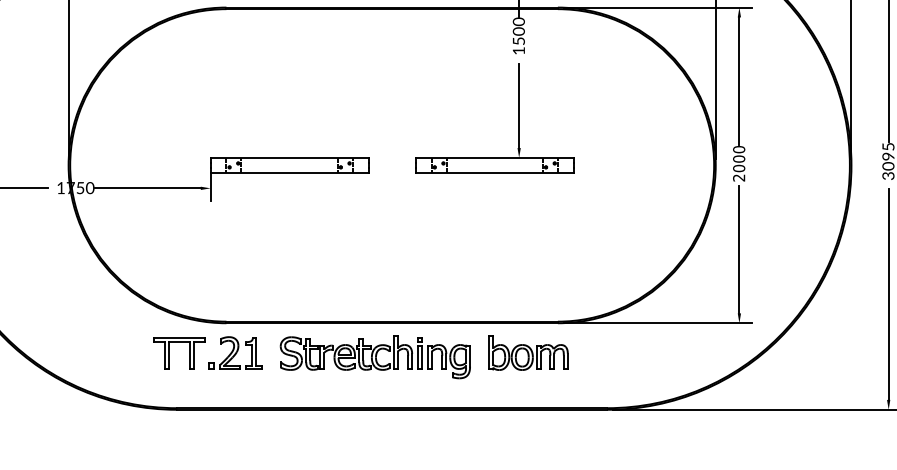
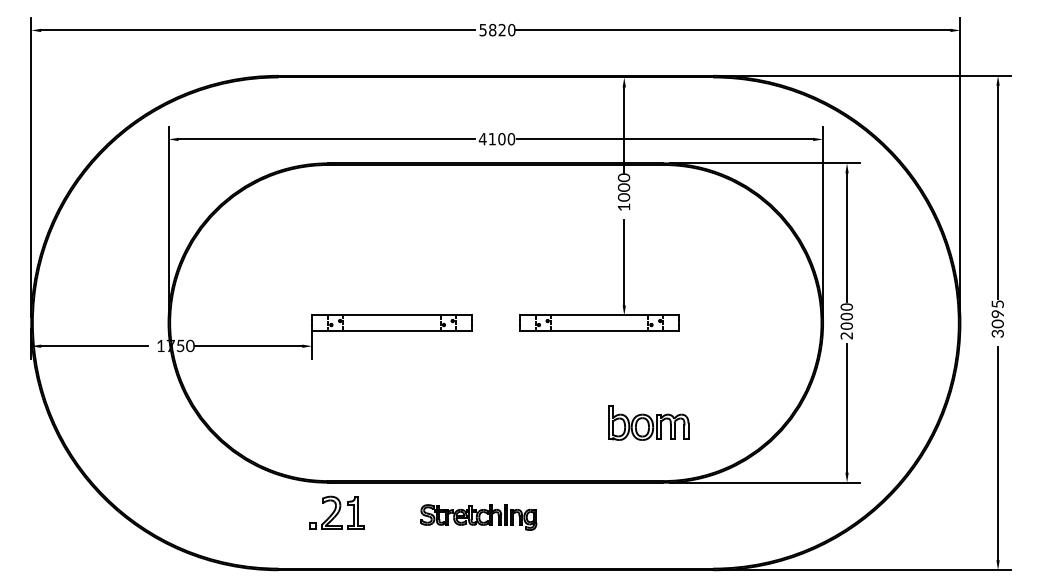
text: (518, 41) -> (623, 197), 1500 -> 1000
part: (169, 352) -> (270, 512), removed
part: (528, 352) -> (648, 422), moved
part: (375, 357) -> (478, 517), size x0.6

